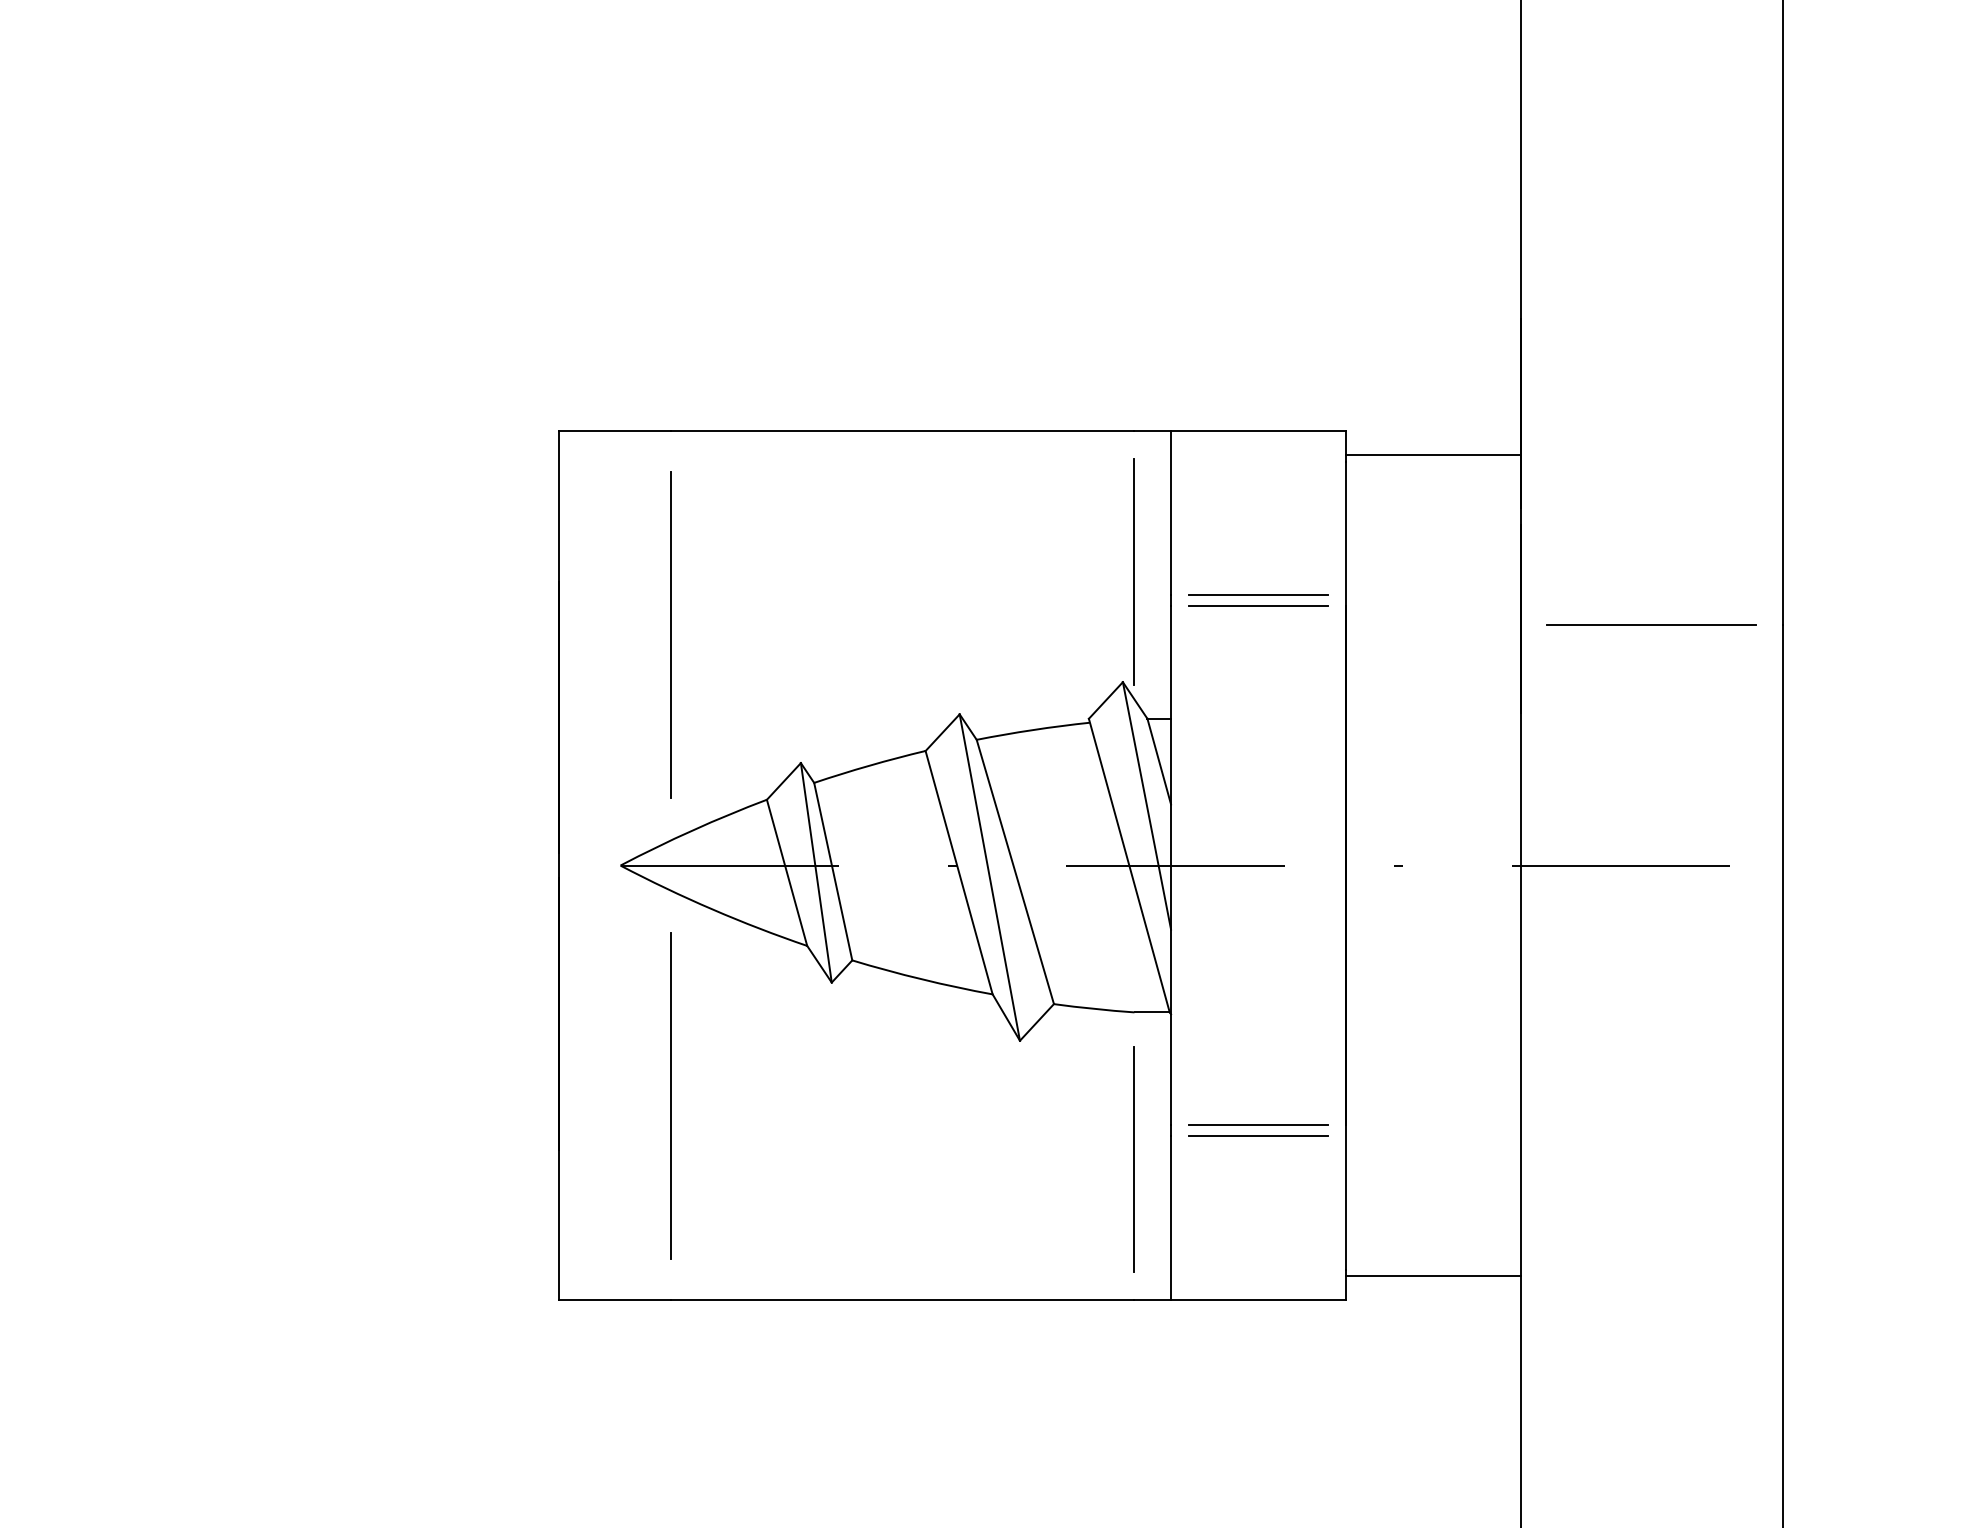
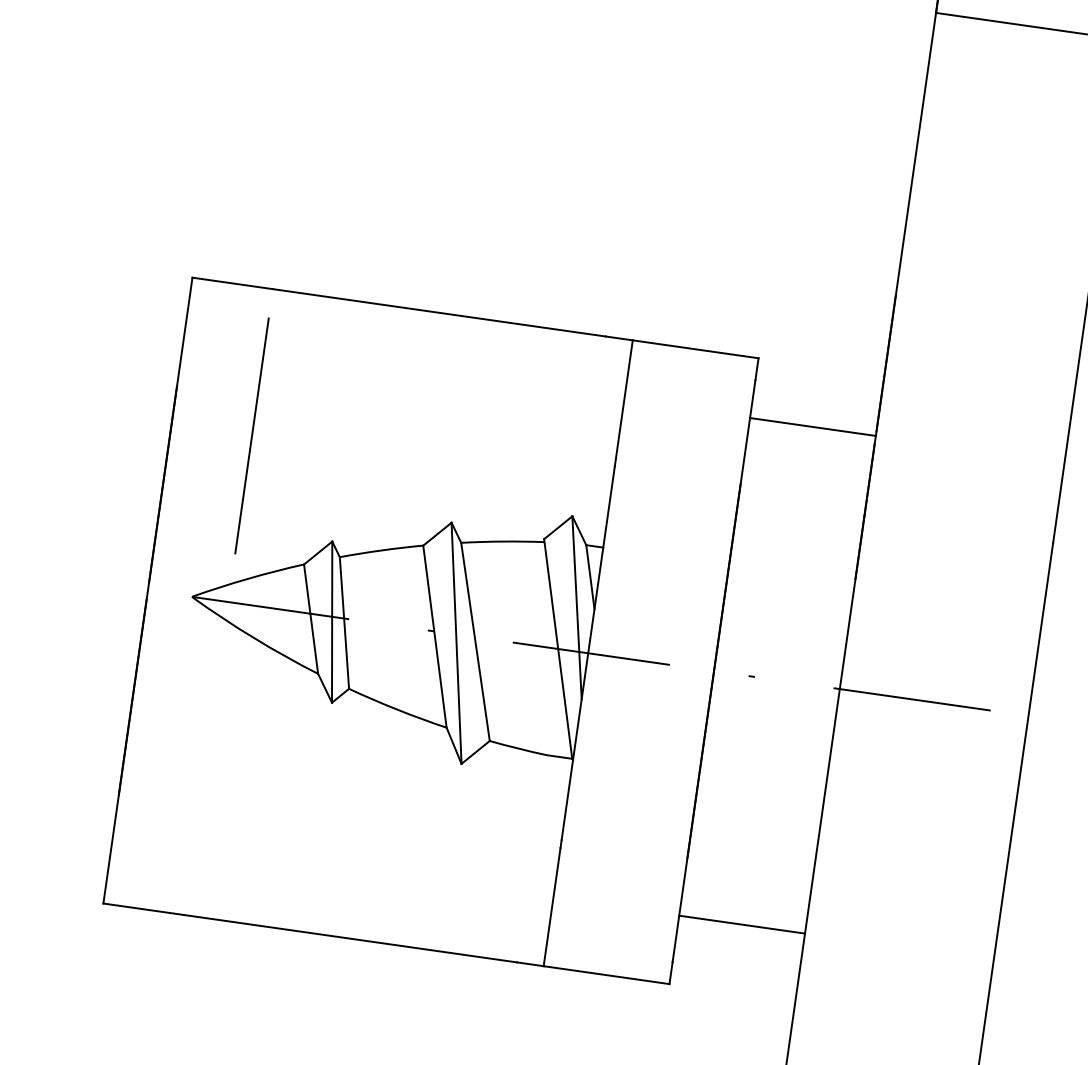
line: (1432, 454) -> (812, 426), moved
line: (1133, 571) -> (591, 437), removed
line: (1258, 595) -> (678, 467), removed
line: (1258, 606) -> (677, 475), removed
line: (1651, 625) -> (958, 529), removed
line: (671, 1096) -> (204, 768), removed
line: (1258, 1125) -> (624, 849), removed
line: (1258, 1136) -> (623, 857), removed
line: (1133, 1159) -> (531, 860), removed
line: (1432, 1276) -> (741, 924), moved

